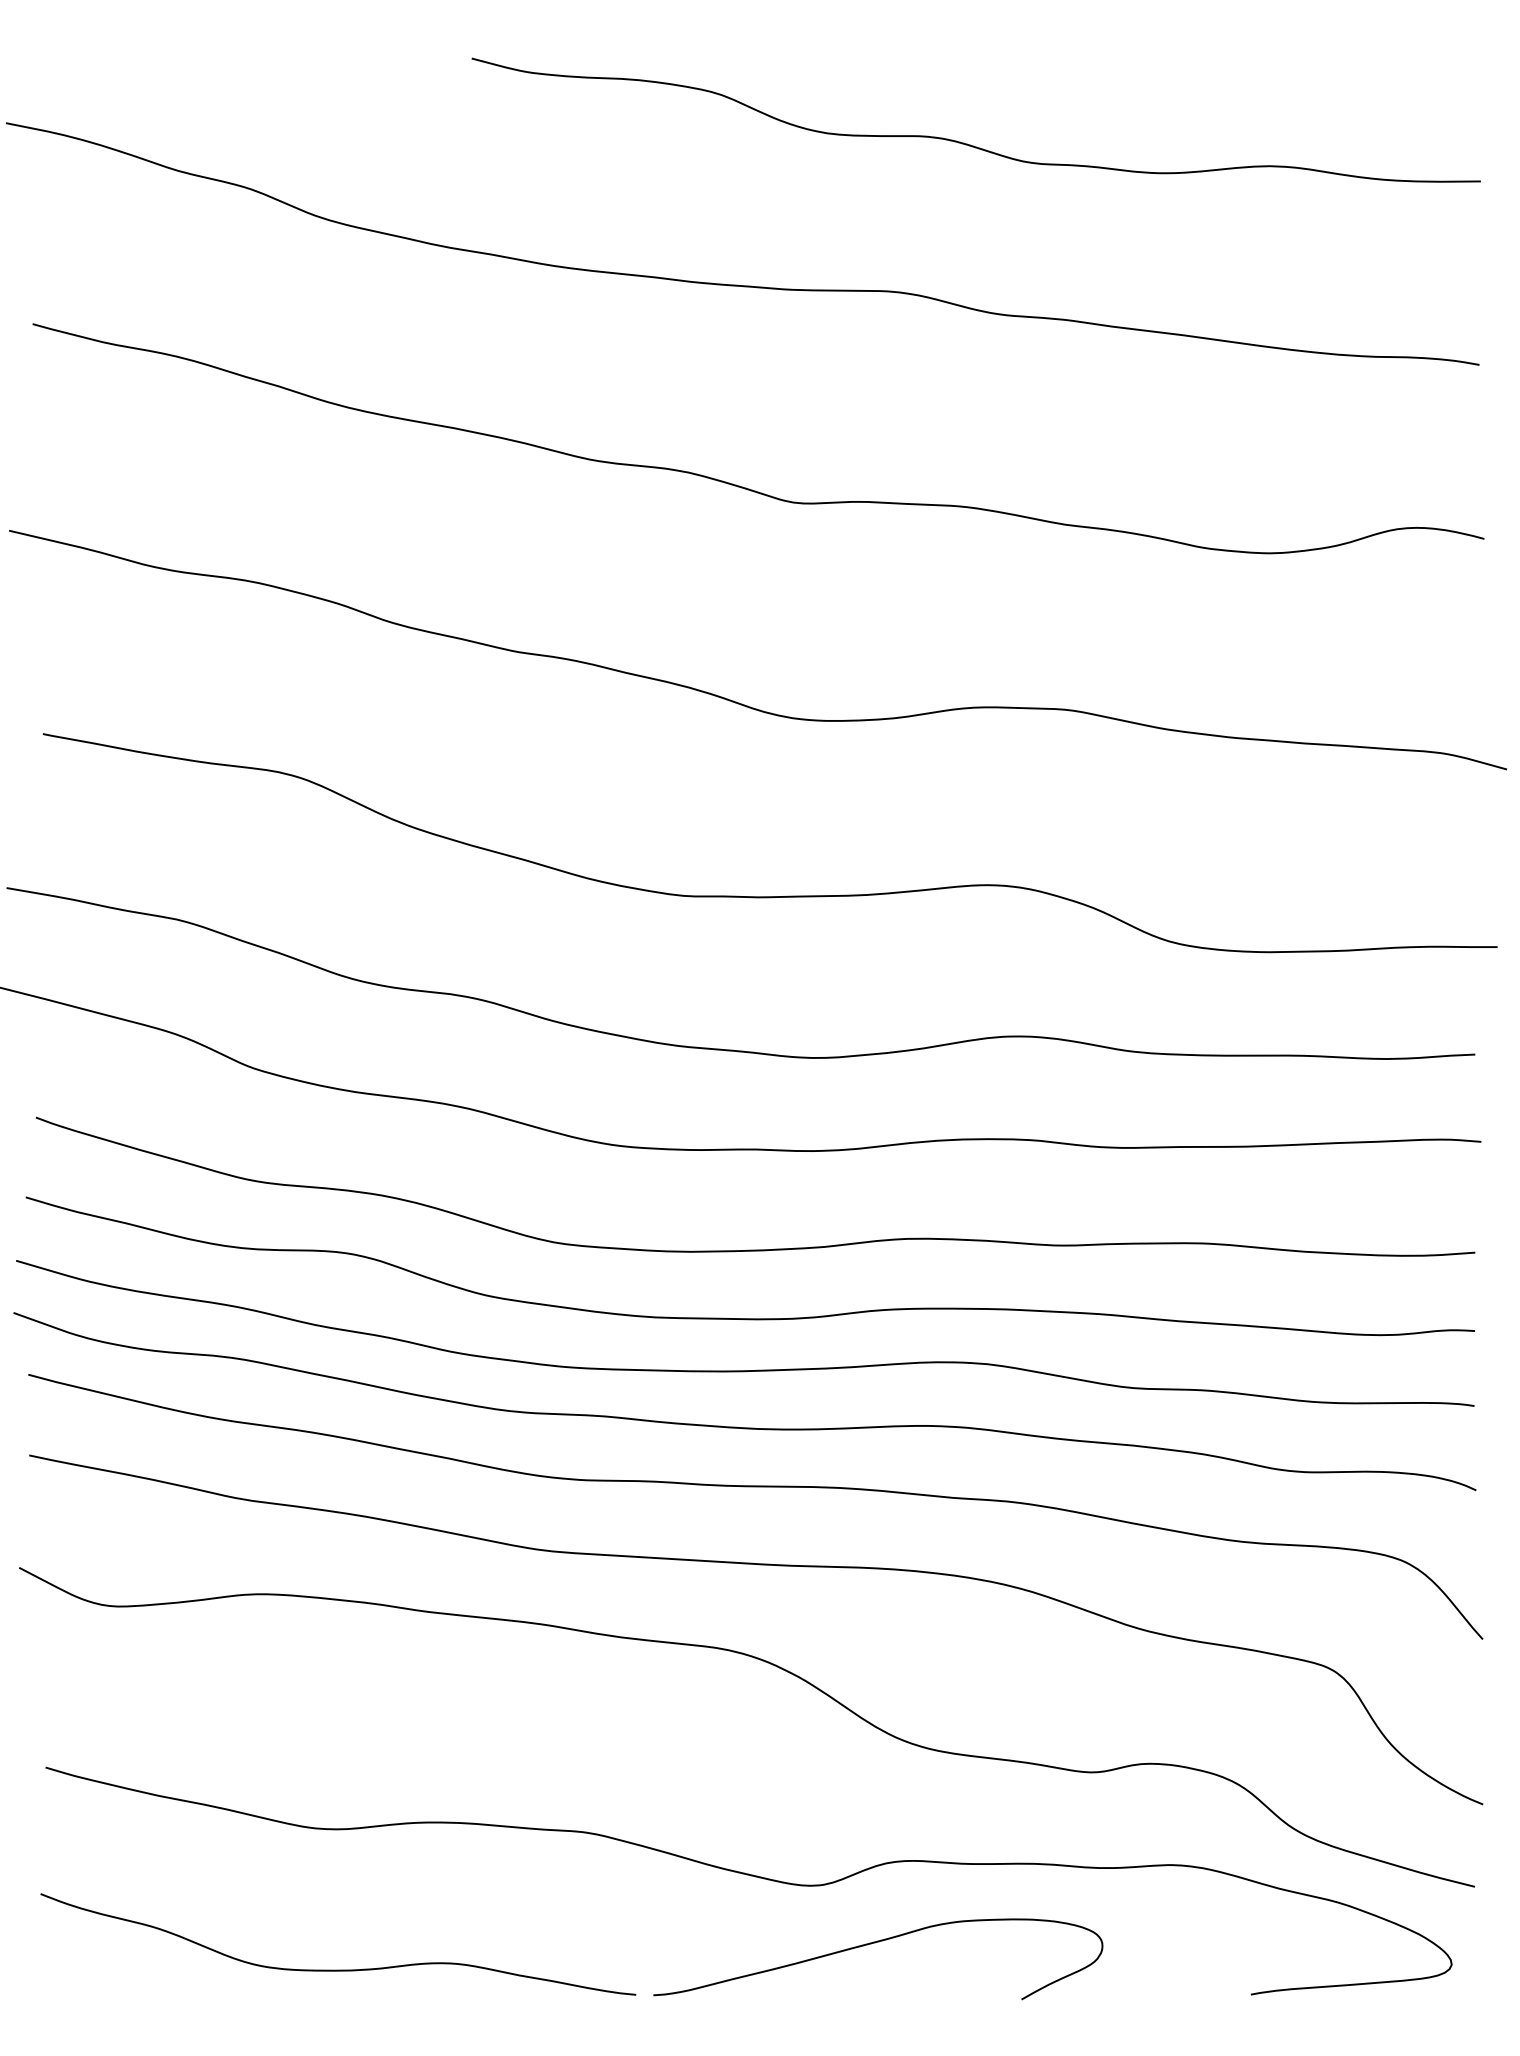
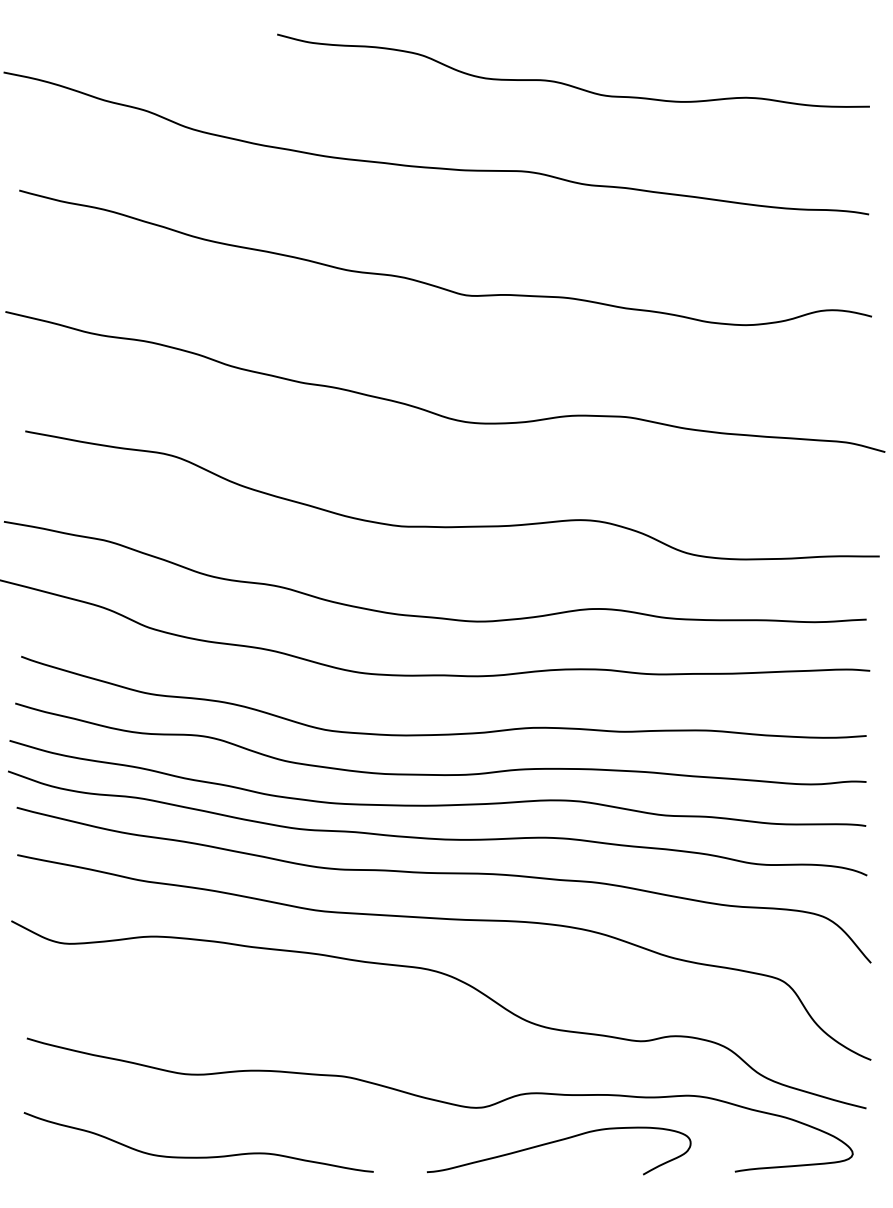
curve: (874, 1944) -> (556, 1142), moved

